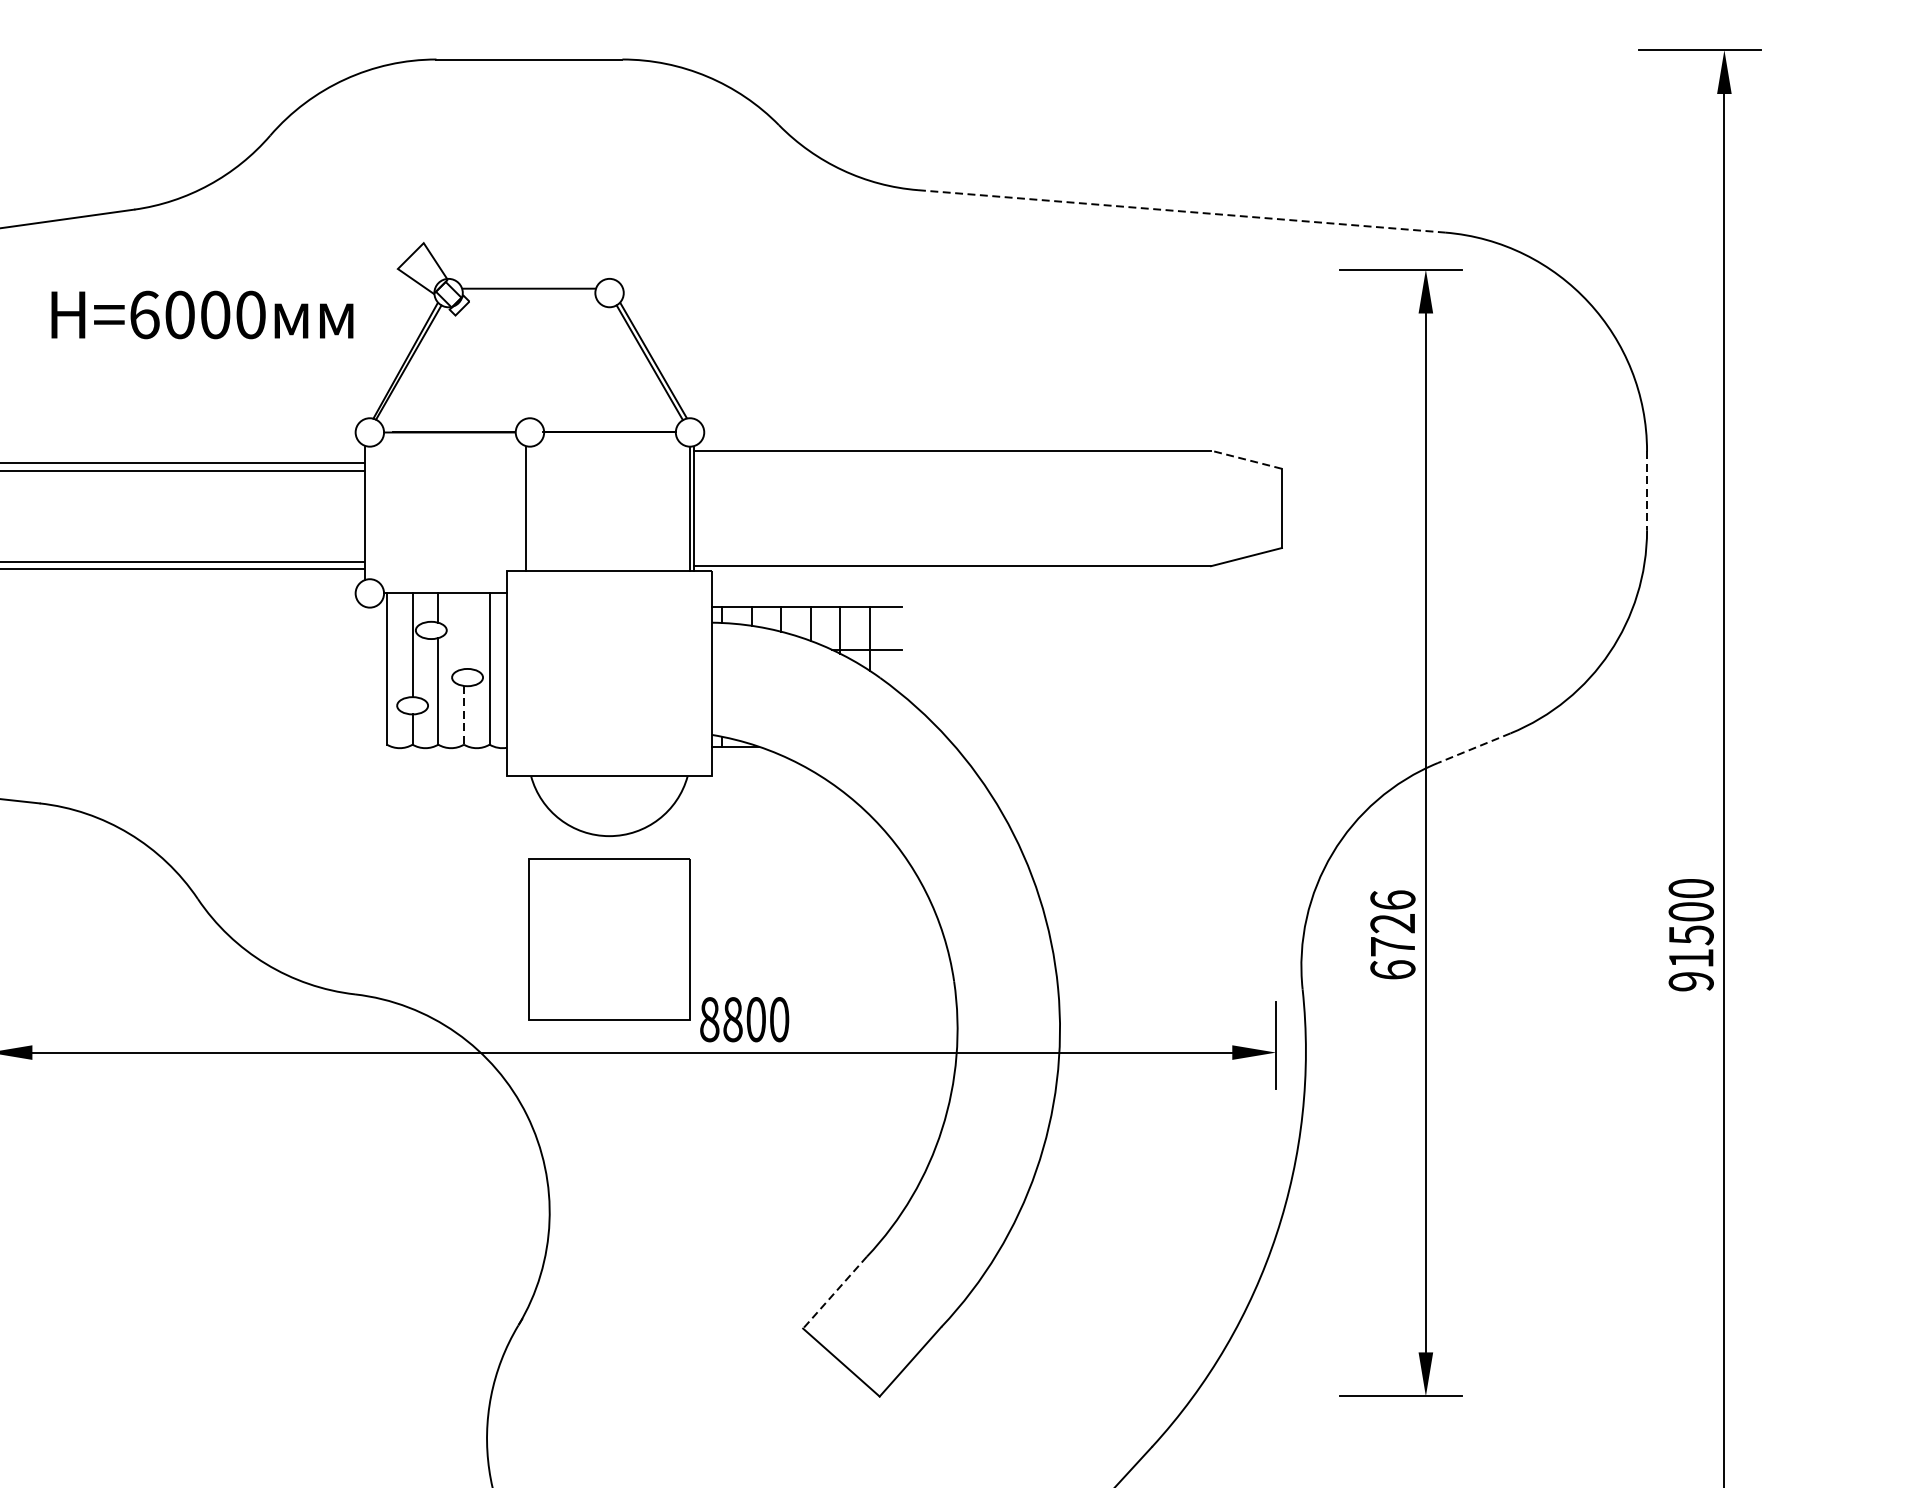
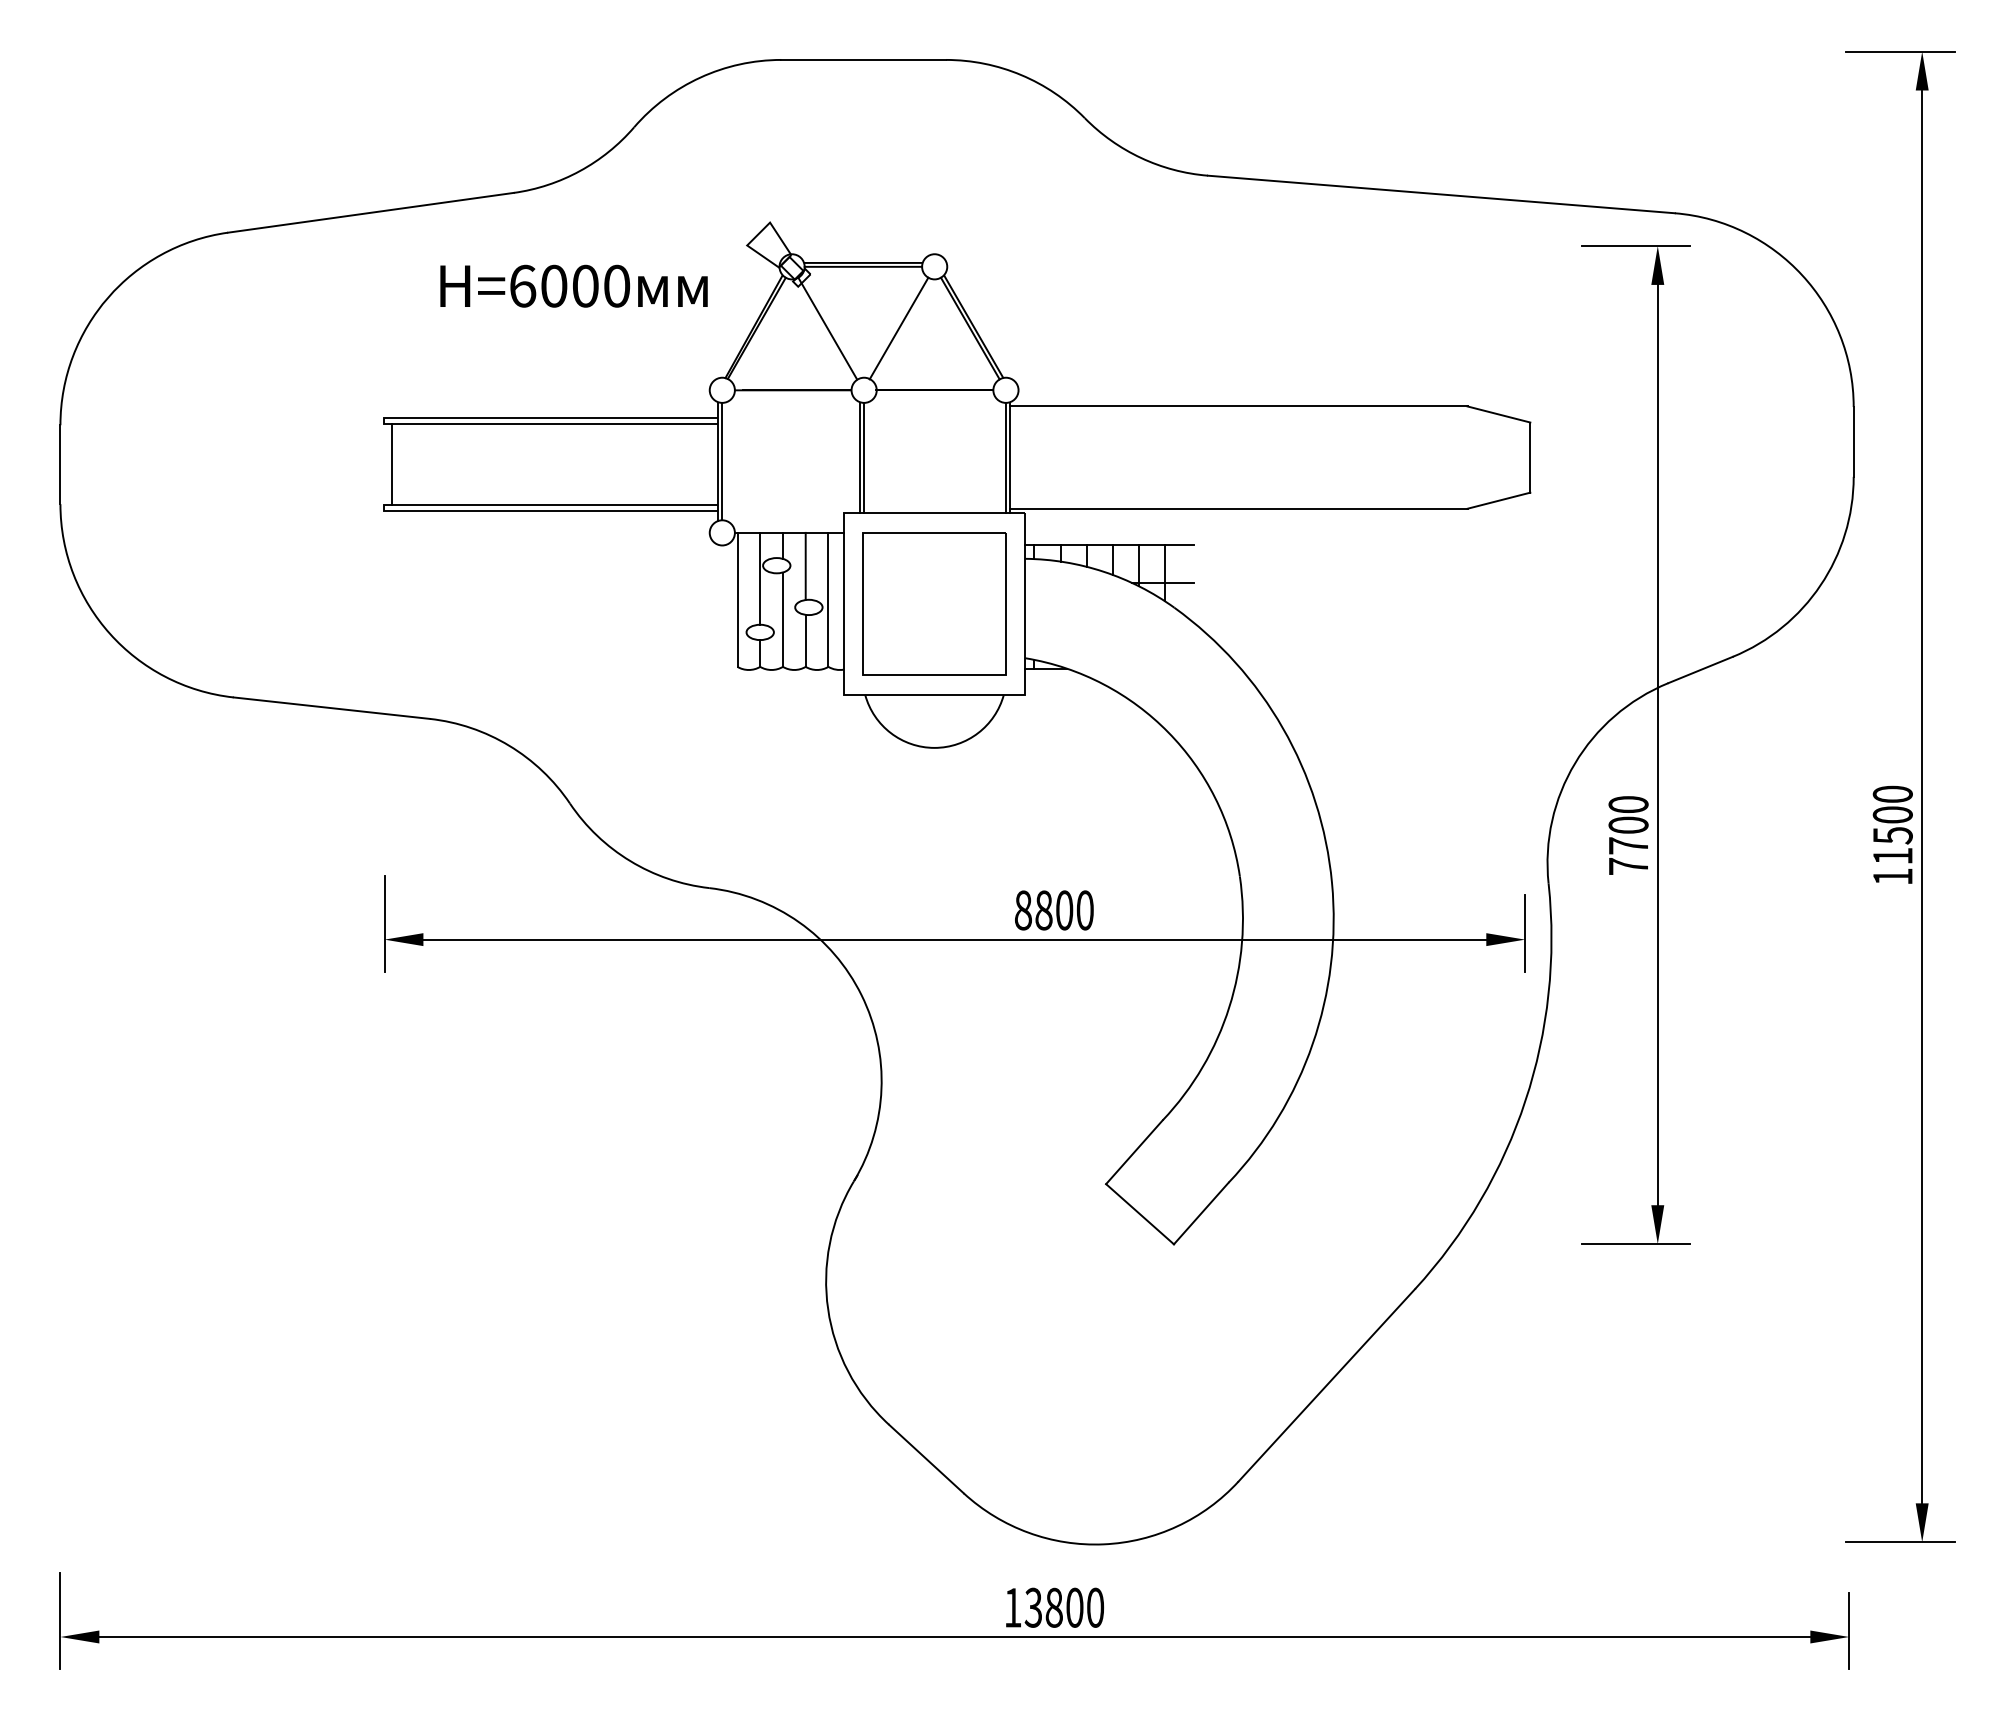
line: (1181, 211) -> (1441, 194), dashed -> solid
line: (529, 292) -> (863, 266), added
line: (488, 362) -> (827, 328), added
line: (568, 362) -> (898, 328), added
line: (1246, 459) -> (1498, 414), dashed -> solid
line: (1646, 490) -> (1853, 441), dashed -> solid
line: (530, 508) -> (864, 457), added
line: (370, 512) -> (722, 461), added
line: (463, 631) -> (805, 566), added
line: (463, 716) -> (805, 641), dashed -> solid
line: (1474, 748) -> (1700, 670), dashed -> solid
text: (1392, 935) -> (1628, 835), 6726 -> 7700
part: (609, 938) -> (934, 603), moved
text: (1690, 981) -> (1892, 876), 91500 -> 11500
line: (835, 1292) -> (1134, 1152), dashed -> solid

